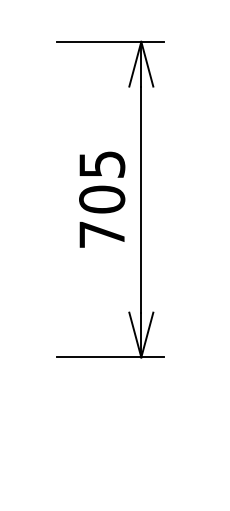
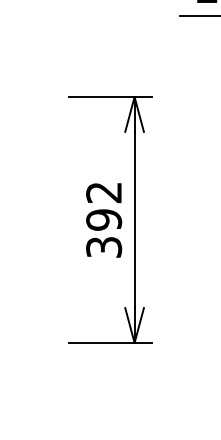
text: (102, 198) -> (104, 219), 705 -> 392

